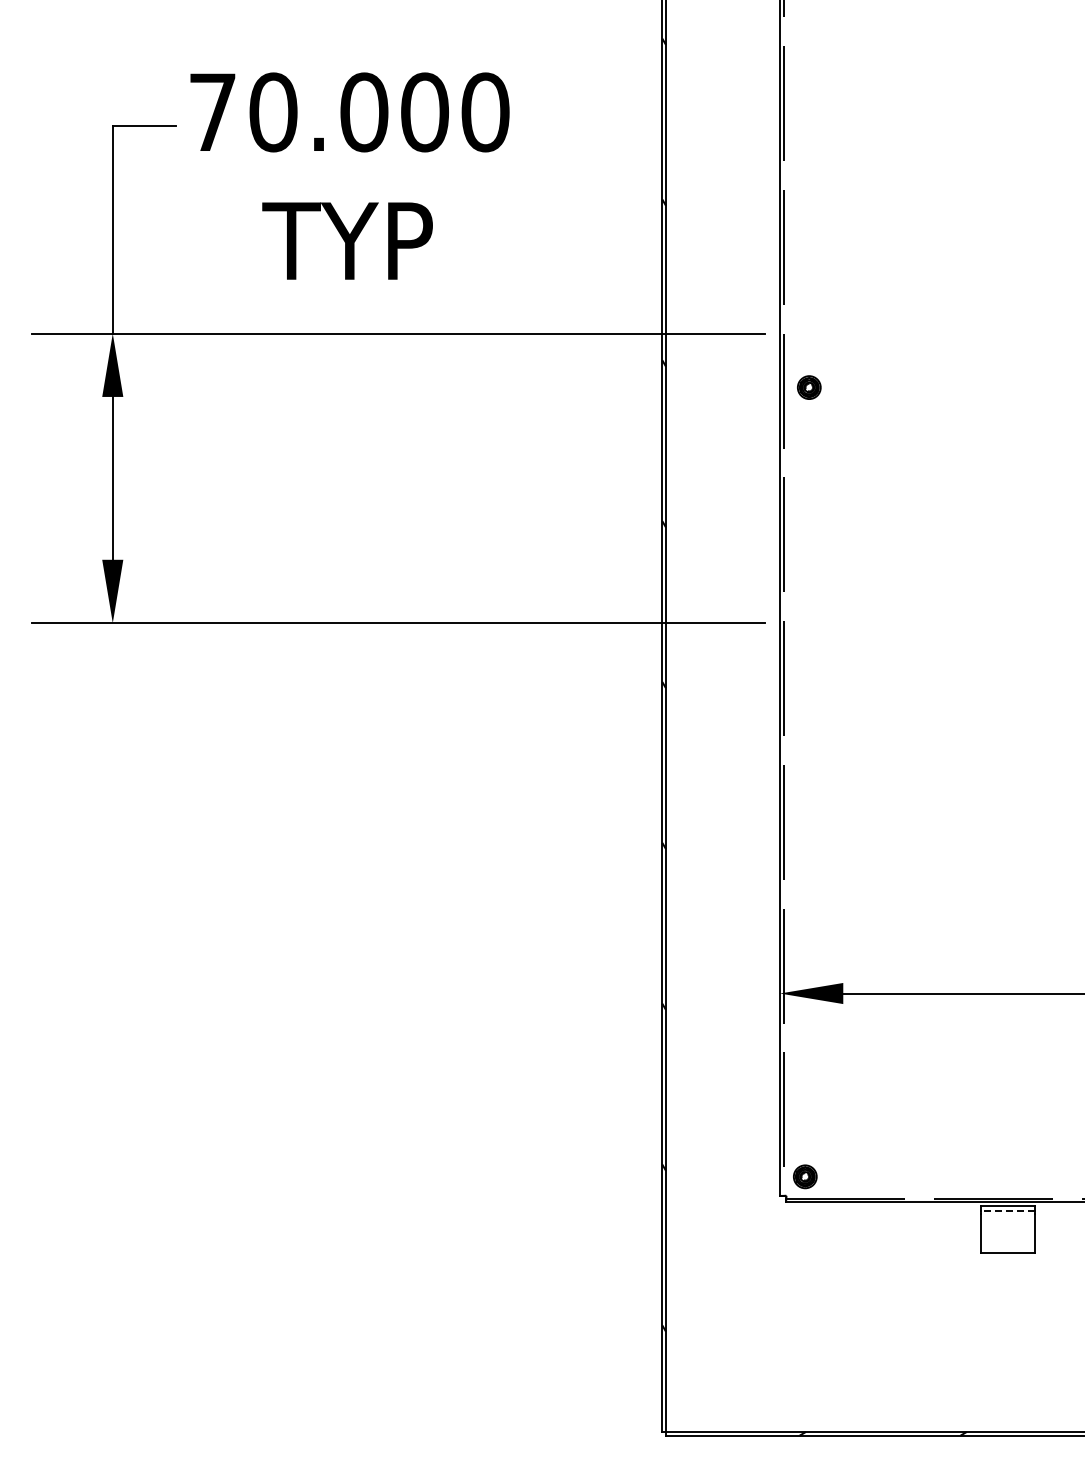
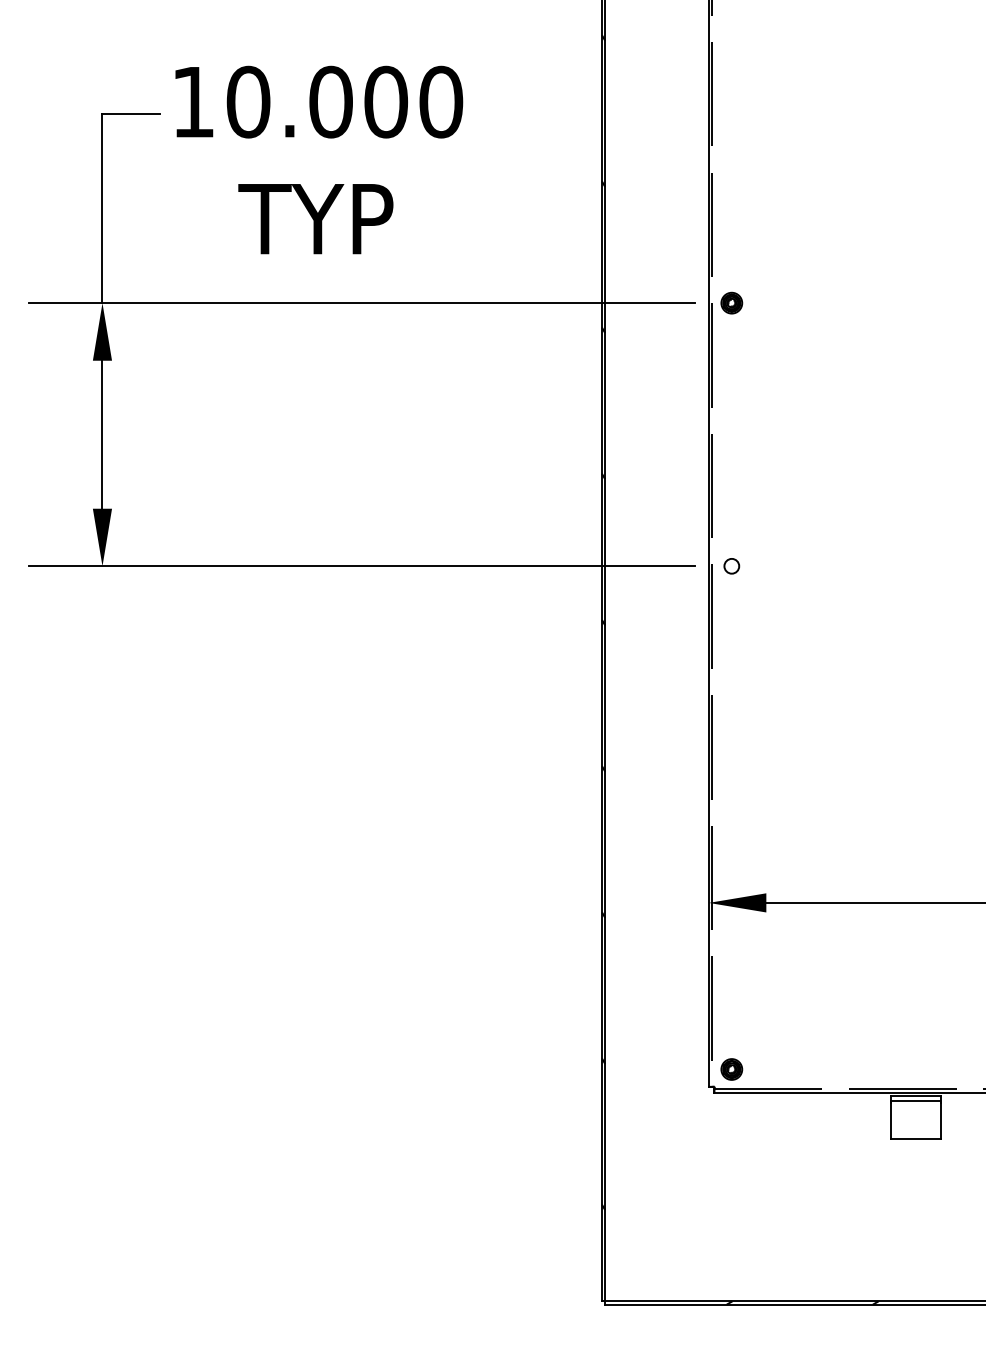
text: (212, 111) -> (193, 101), 70.000 -> 10.000
part: (809, 387) -> (732, 303), moved
circle: (805, 623) -> (732, 566), added
line: (1007, 1211) -> (915, 1100), dashed -> solid

